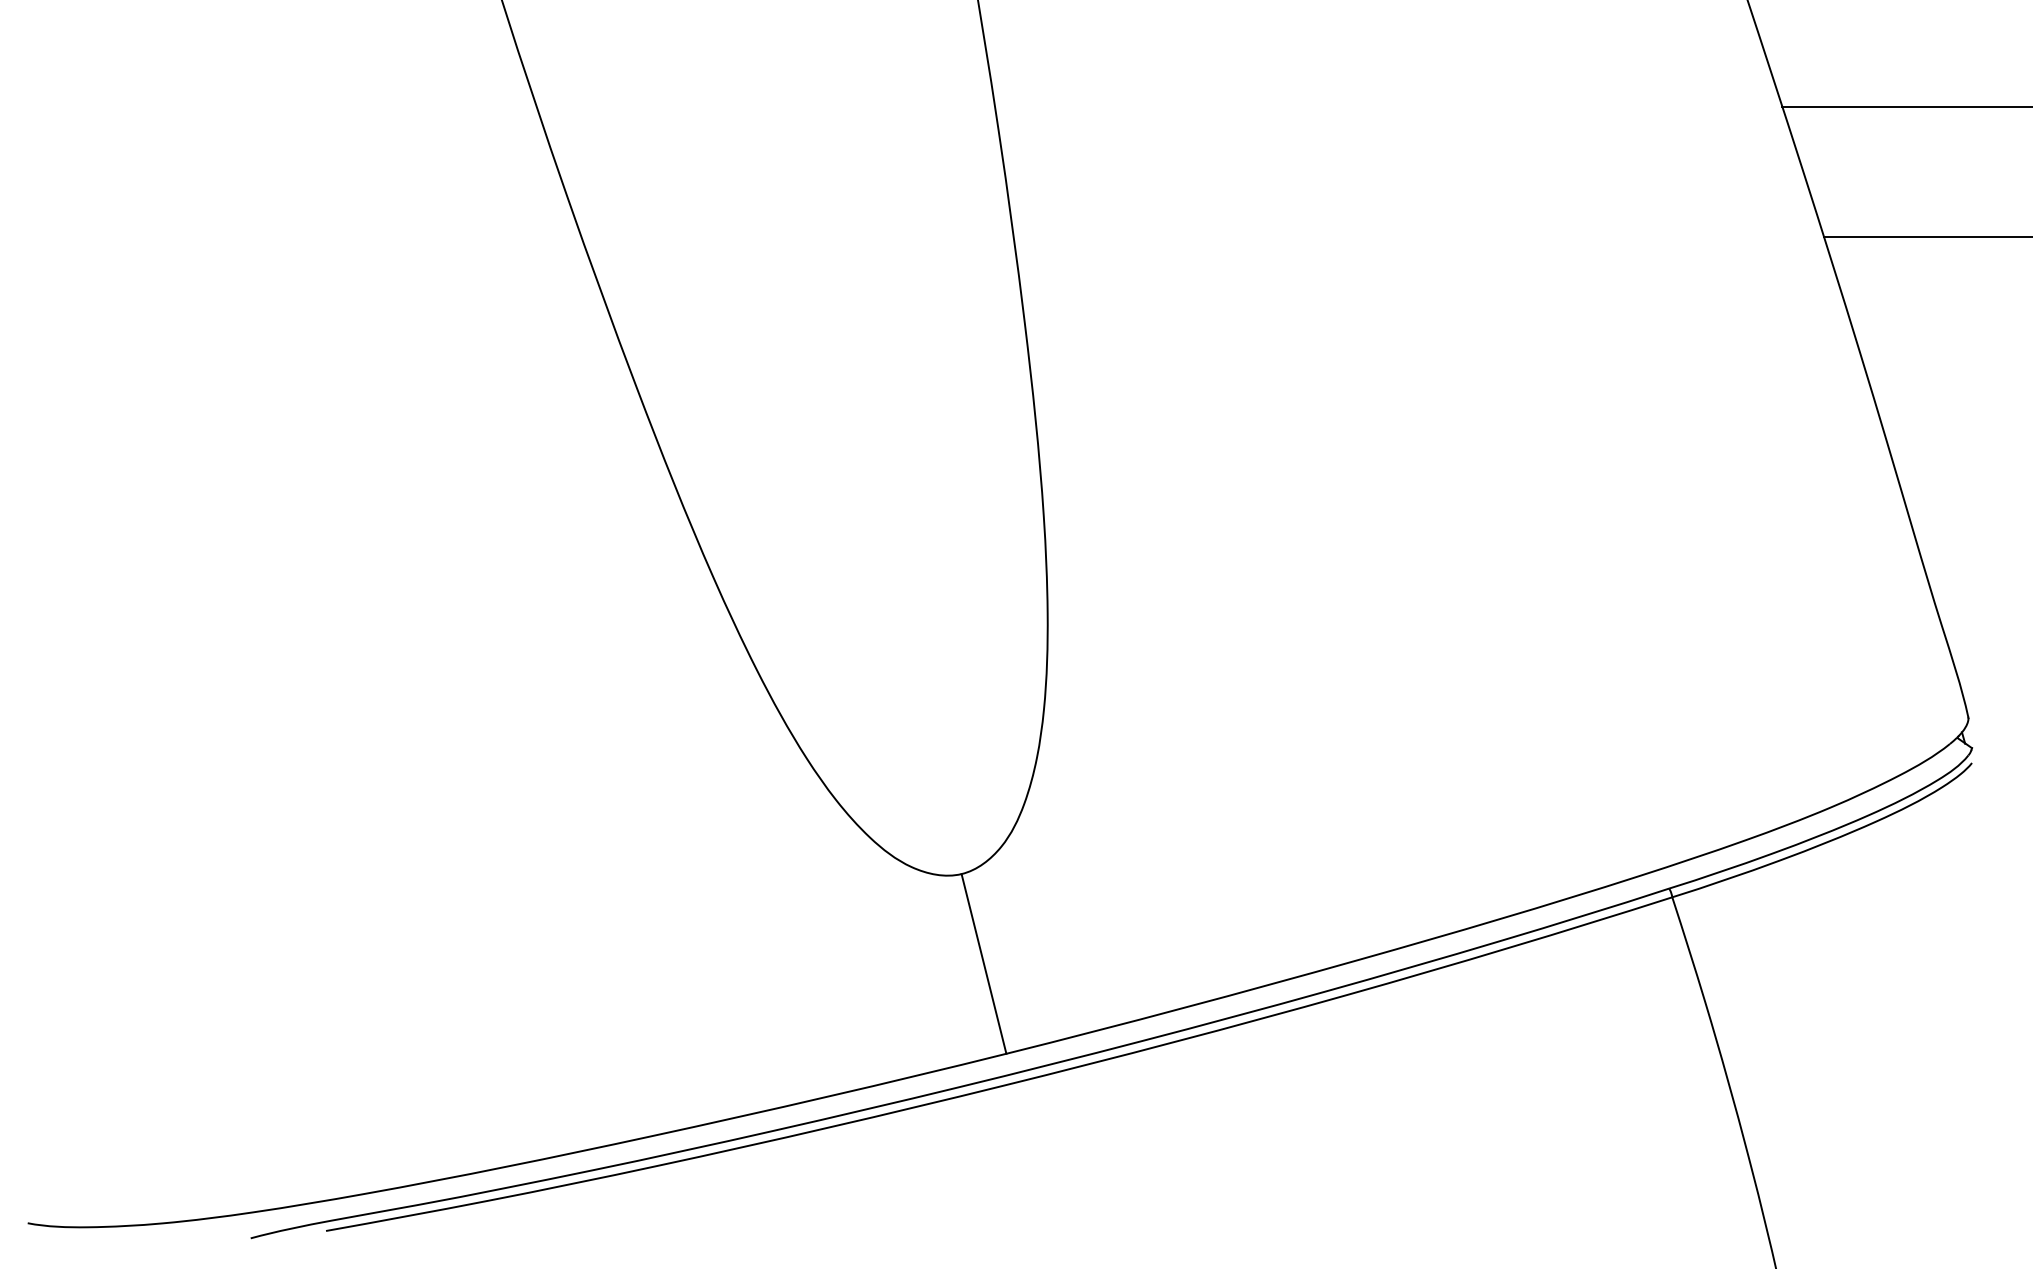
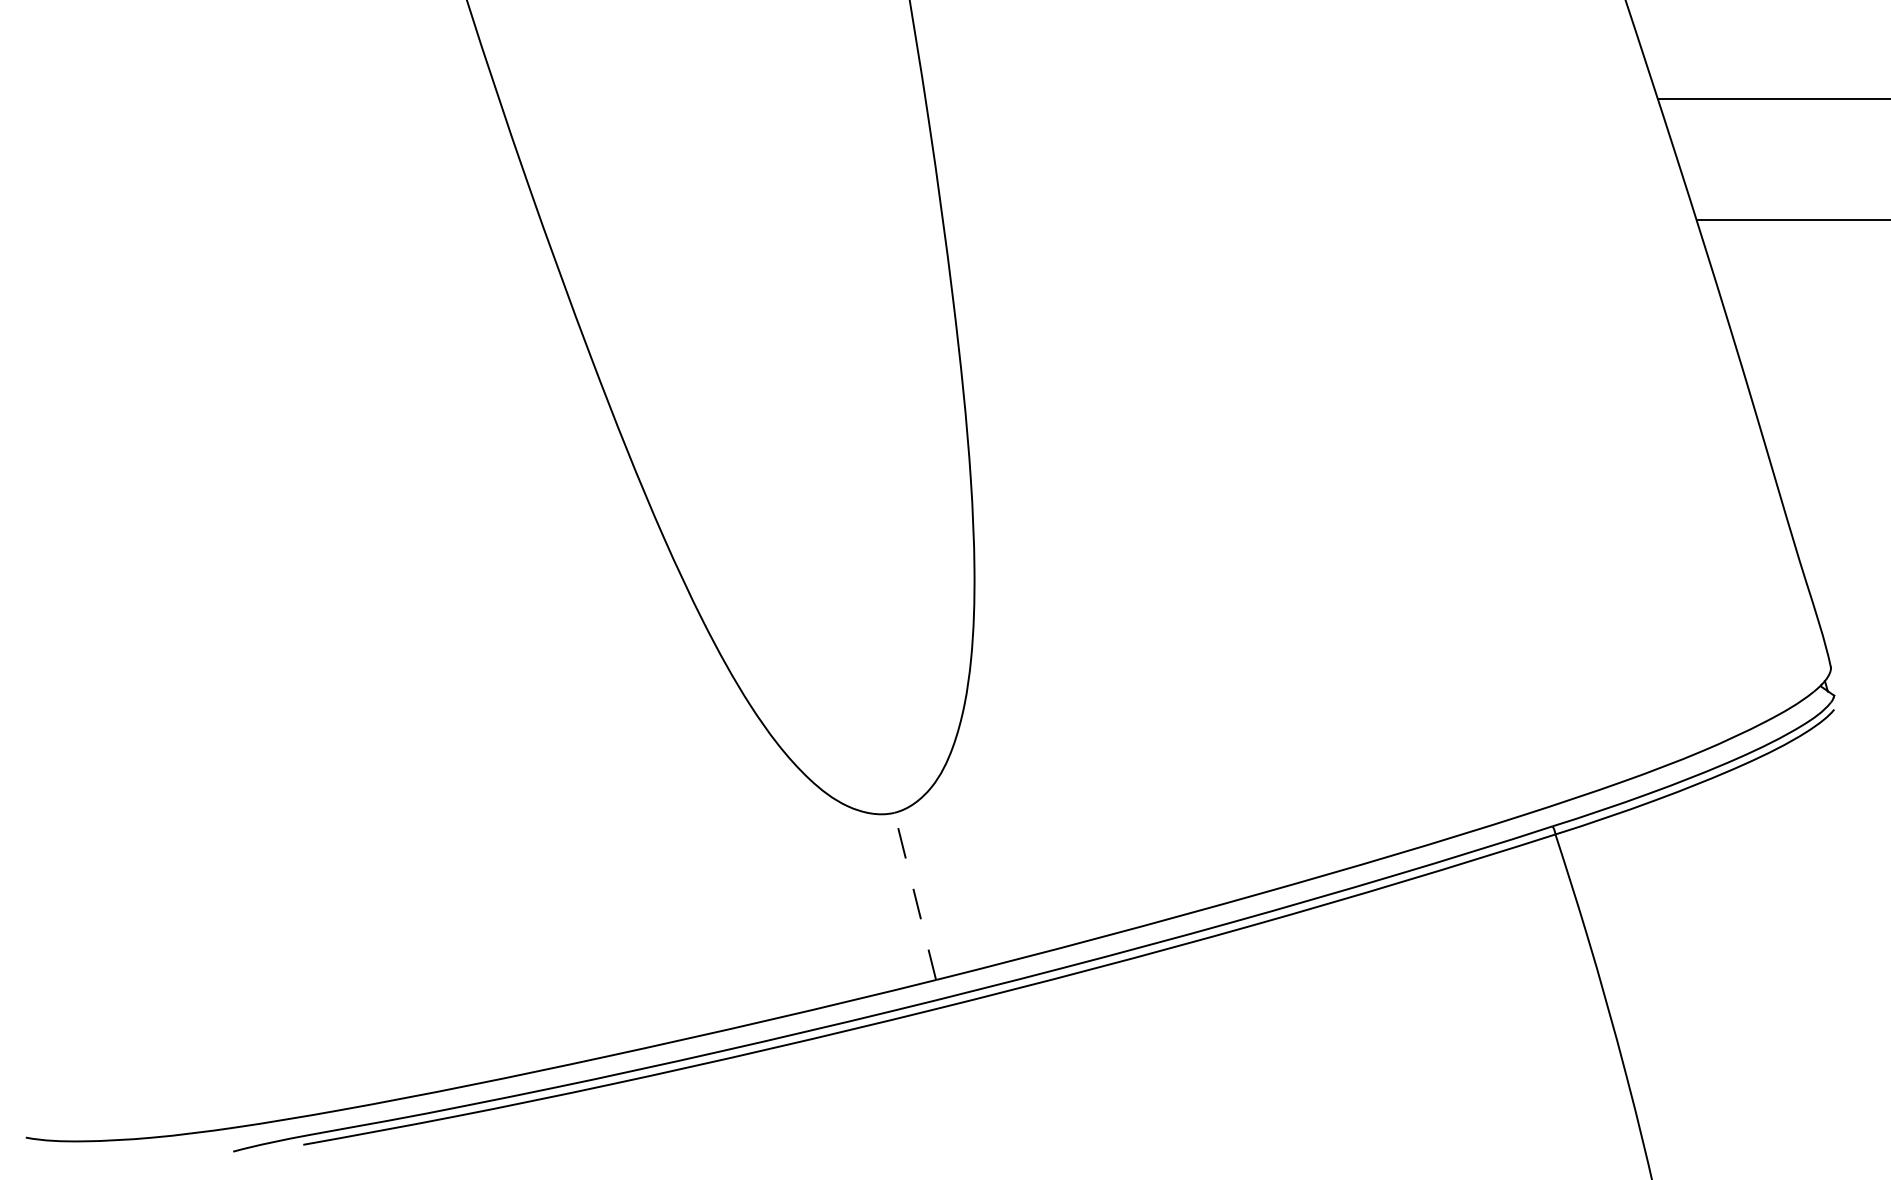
line: (984, 962) -> (915, 895), solid -> dashed

